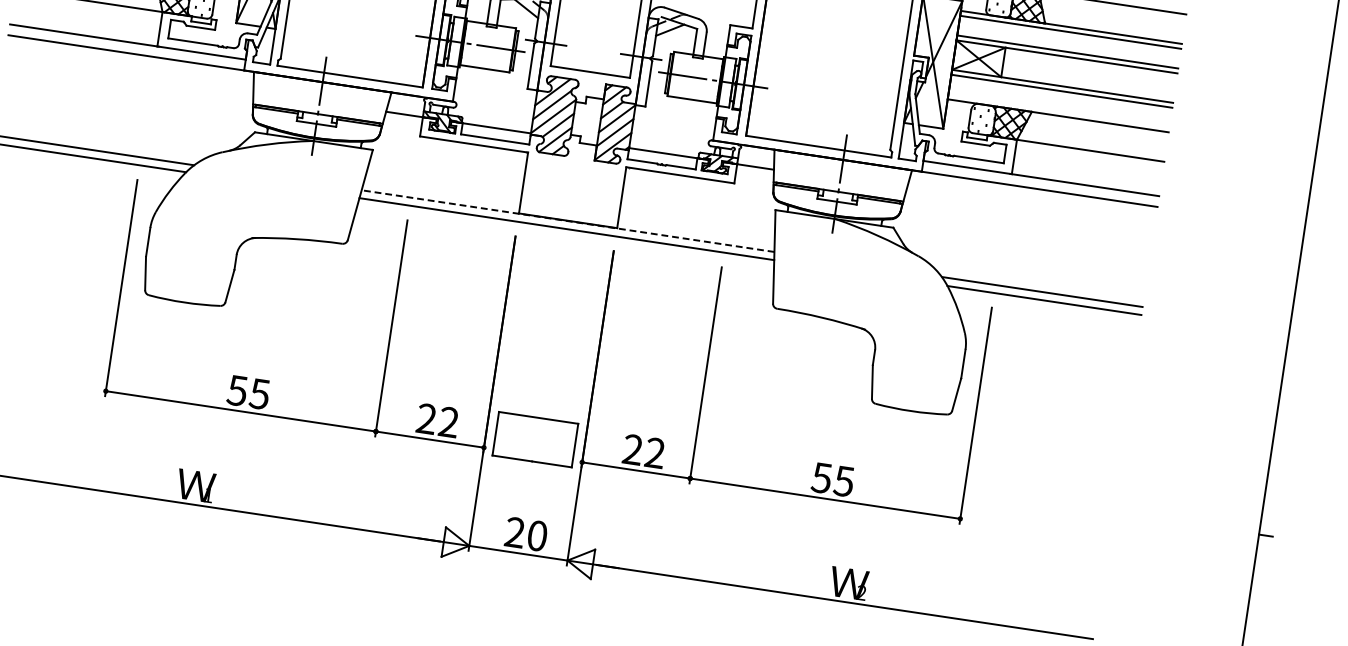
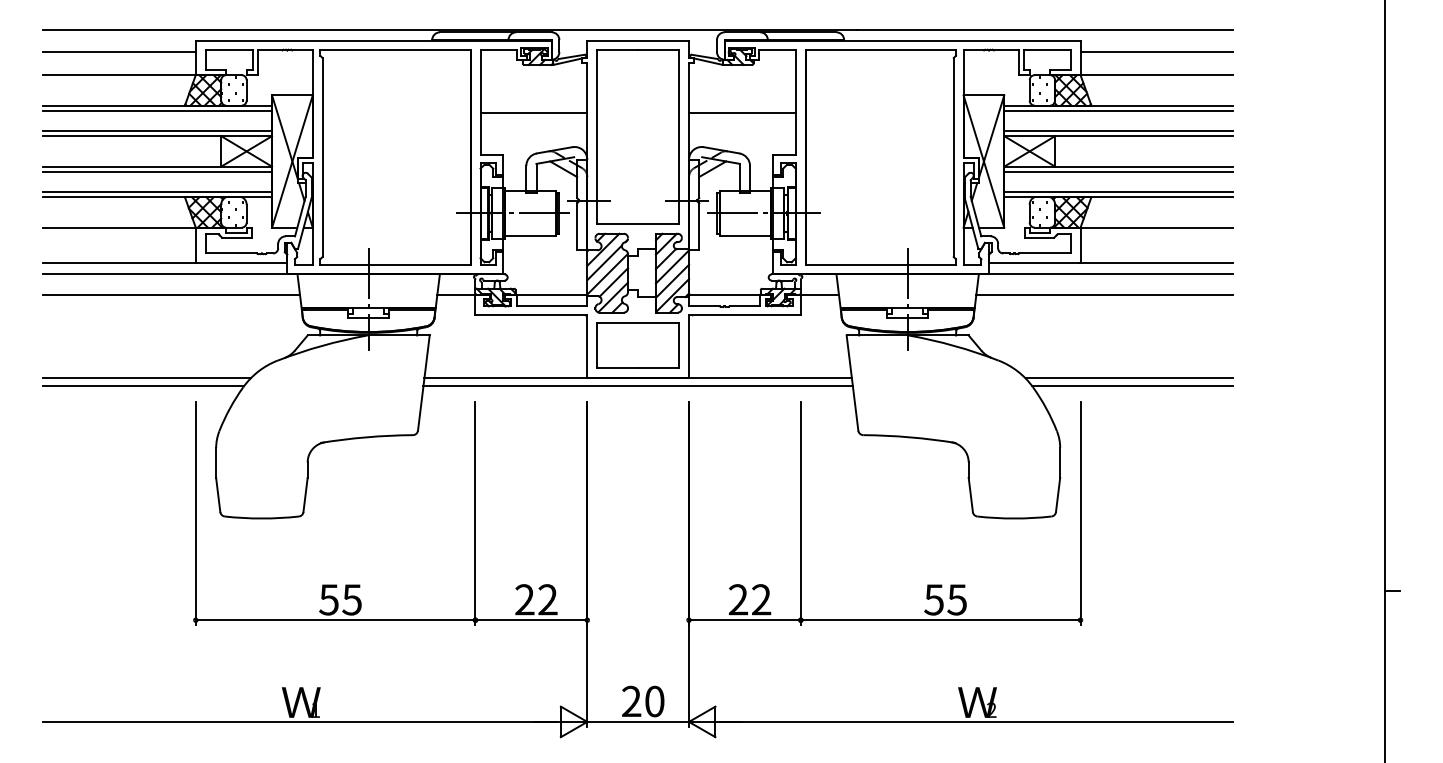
line: (129, 73) -> (171, 294), added
line: (1058, 111) -> (1118, 192), added
line: (1030, 207) -> (1104, 294), added
line: (568, 221) -> (638, 378), dashed -> solid
part: (534, 439) -> (637, 345), moved

